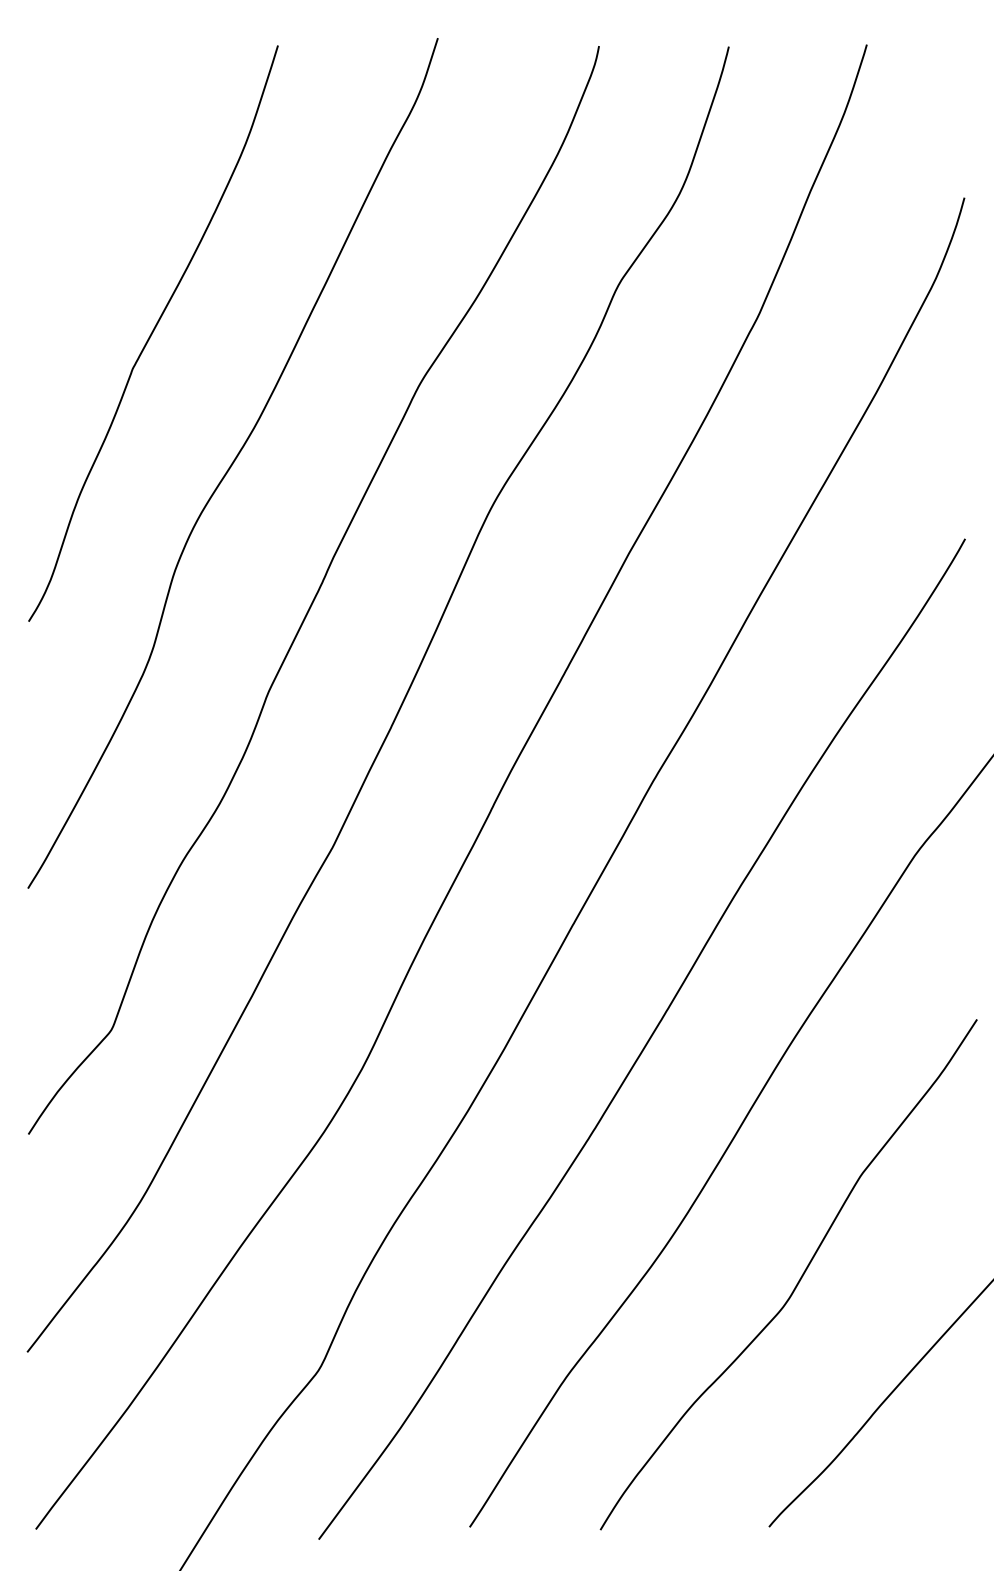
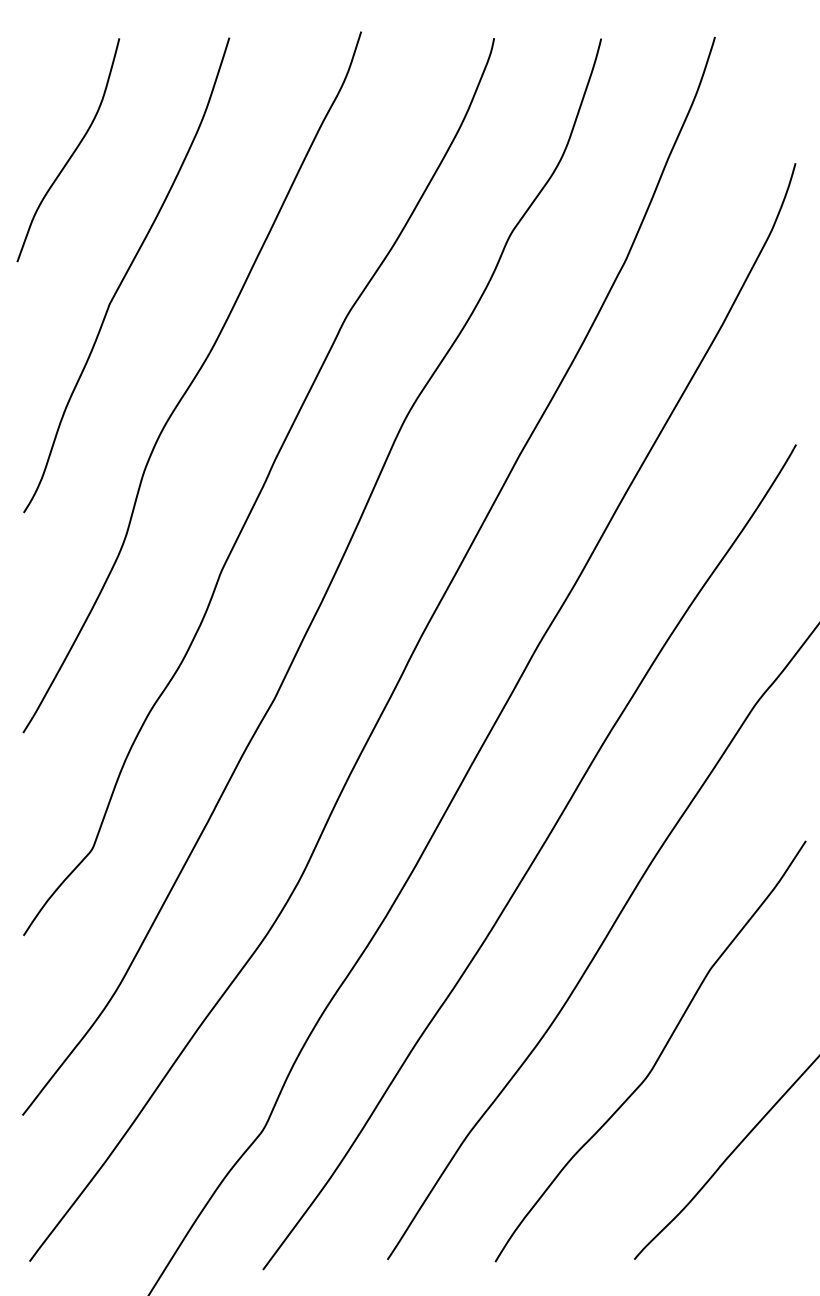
curve: (87, 184) -> (72, 152), added

